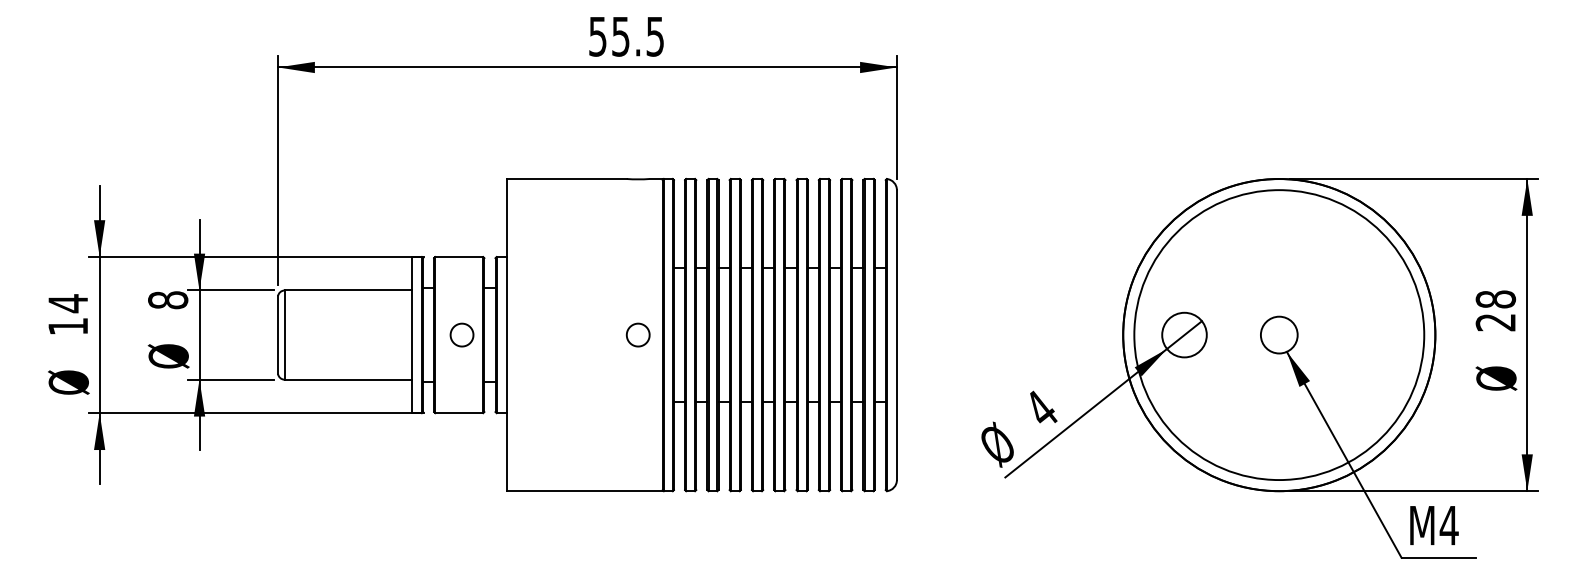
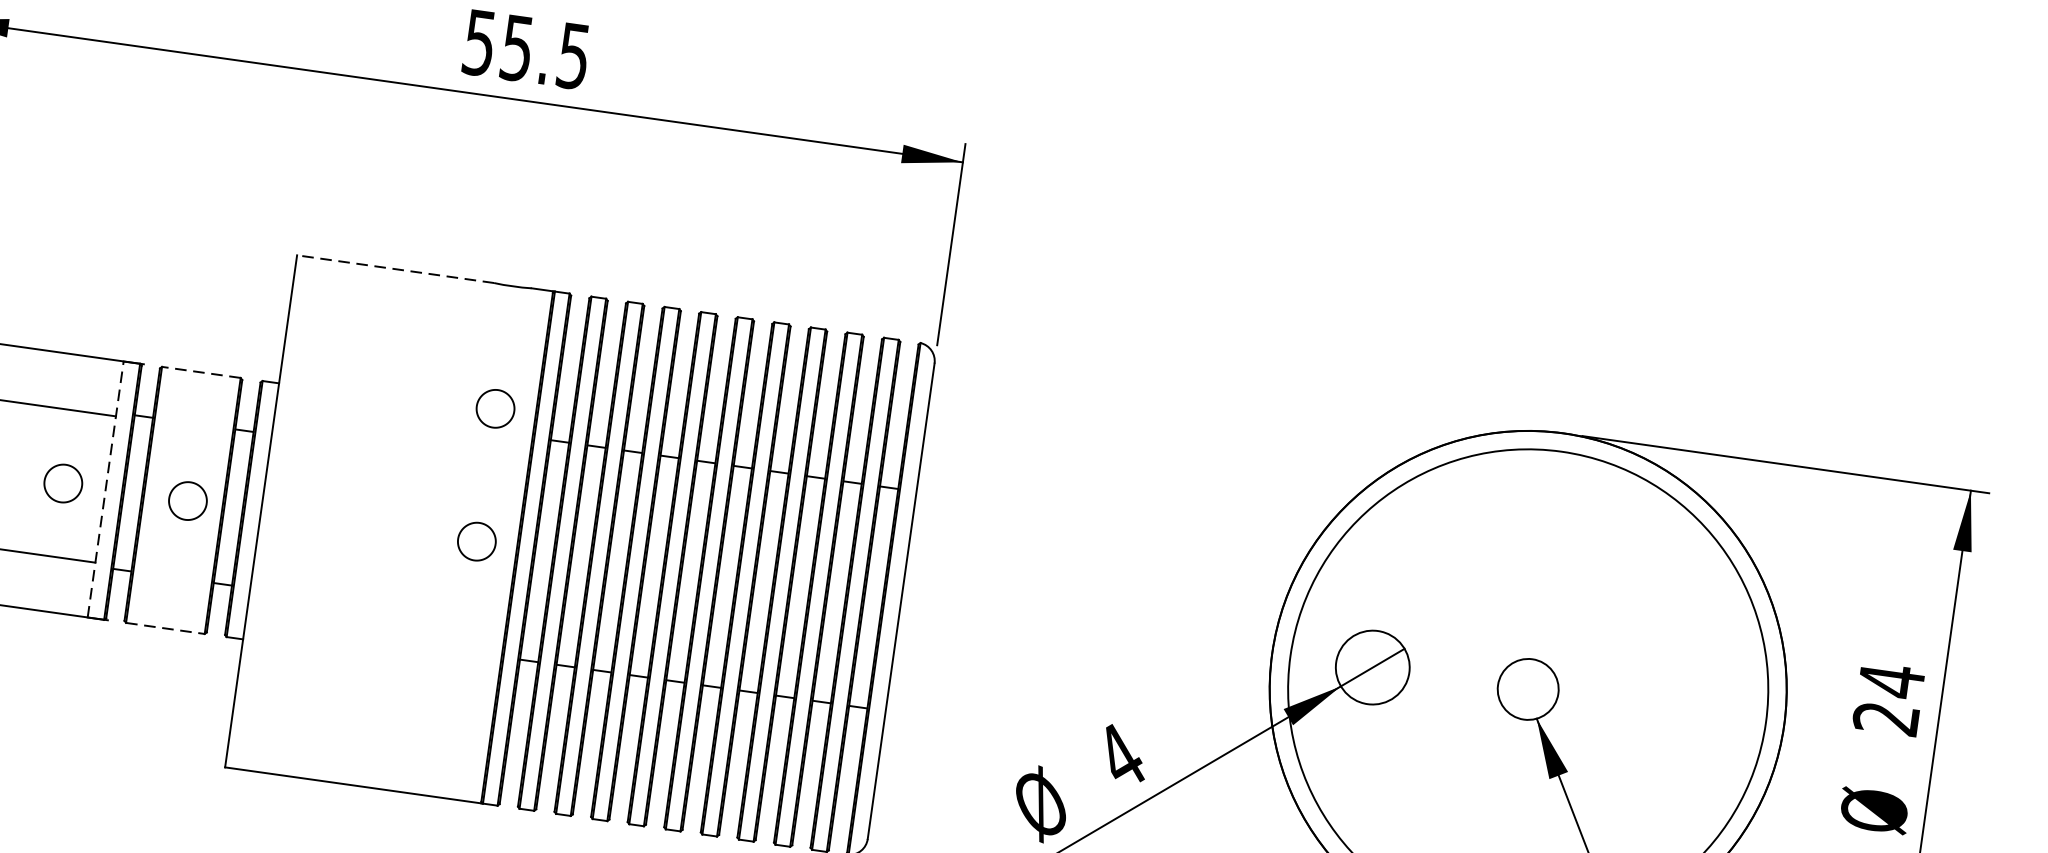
line: (566, 178) -> (395, 268), solid -> dashed
part: (637, 253) -> (494, 407), added
line: (459, 257) -> (201, 373), solid -> dashed
text: (1495, 299) -> (1890, 680), 28 -> 24
part: (385, 334) -> (62, 482), added
line: (411, 334) -> (105, 488), solid -> dashed
line: (459, 413) -> (165, 629), solid -> dashed

